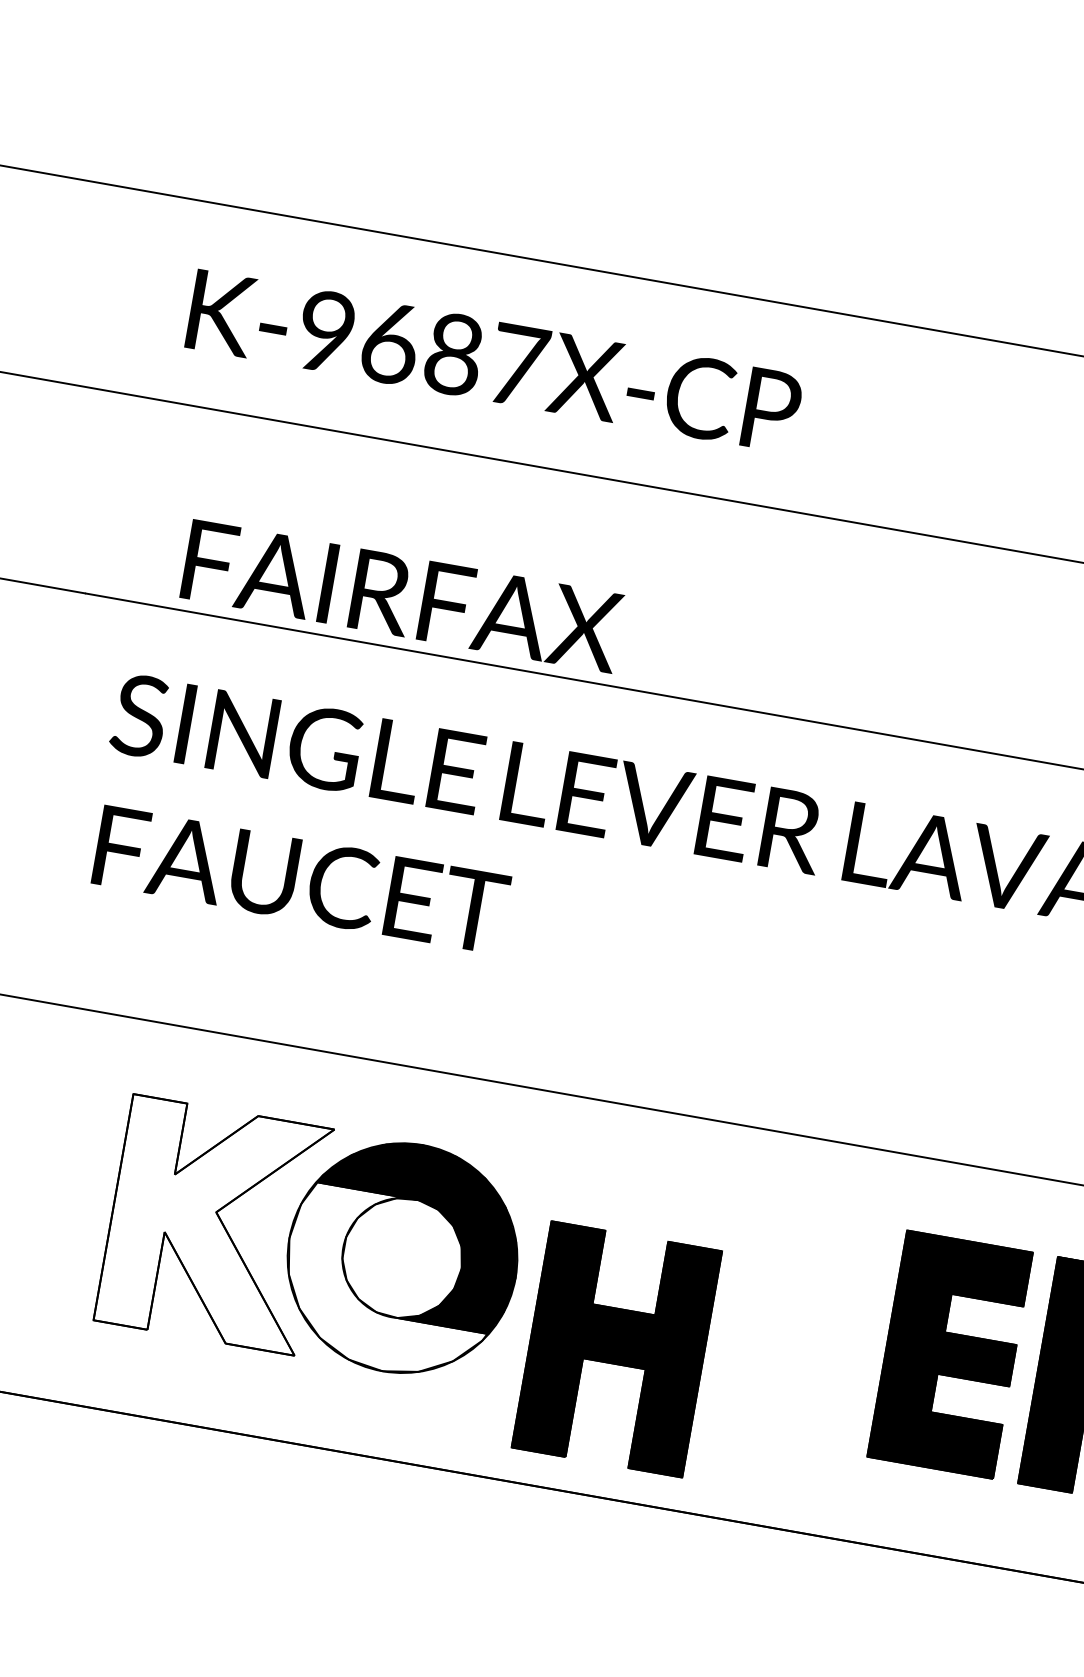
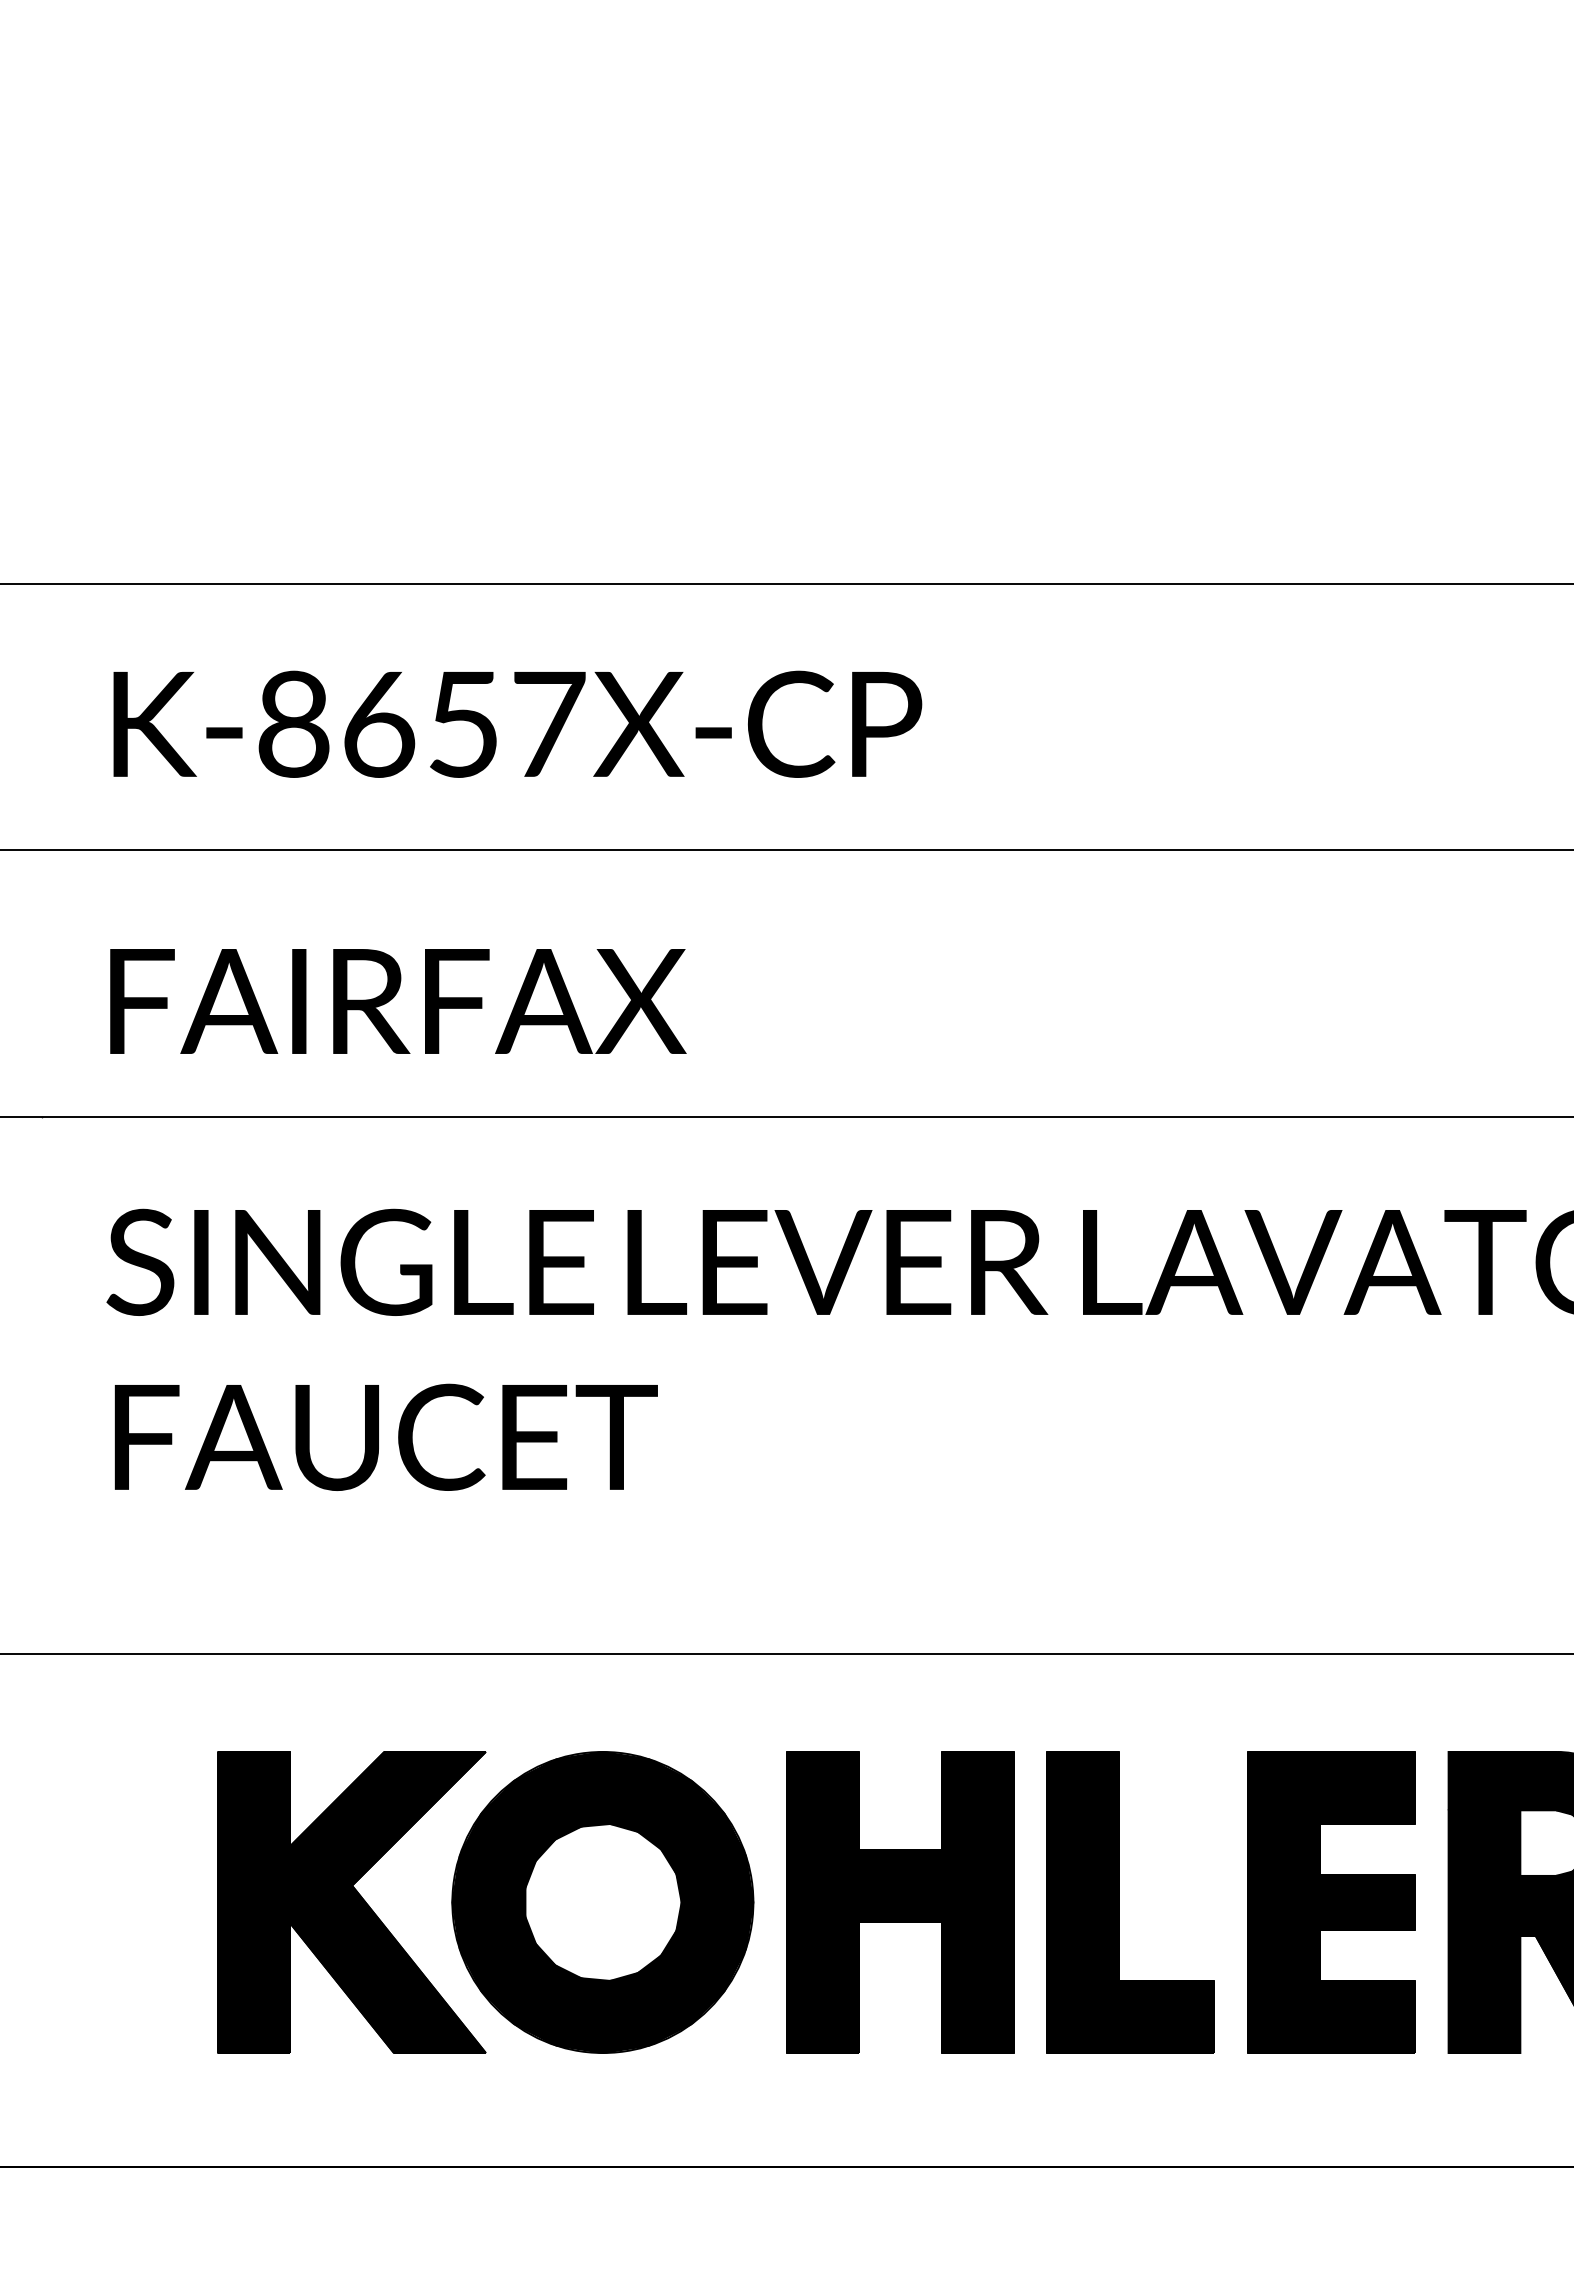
text: (390, 342) -> (378, 723), K-9687X-CP -> K-8657X-CP
text: (402, 596) -> (398, 1001), moved
fill: (213, 1224) -> (351, 1902), added
fill: (388, 1283) -> (590, 1938), added
part: (790, 1326) -> (1119, 1902), added
part: (617, 1349) -> (900, 1902), moved

